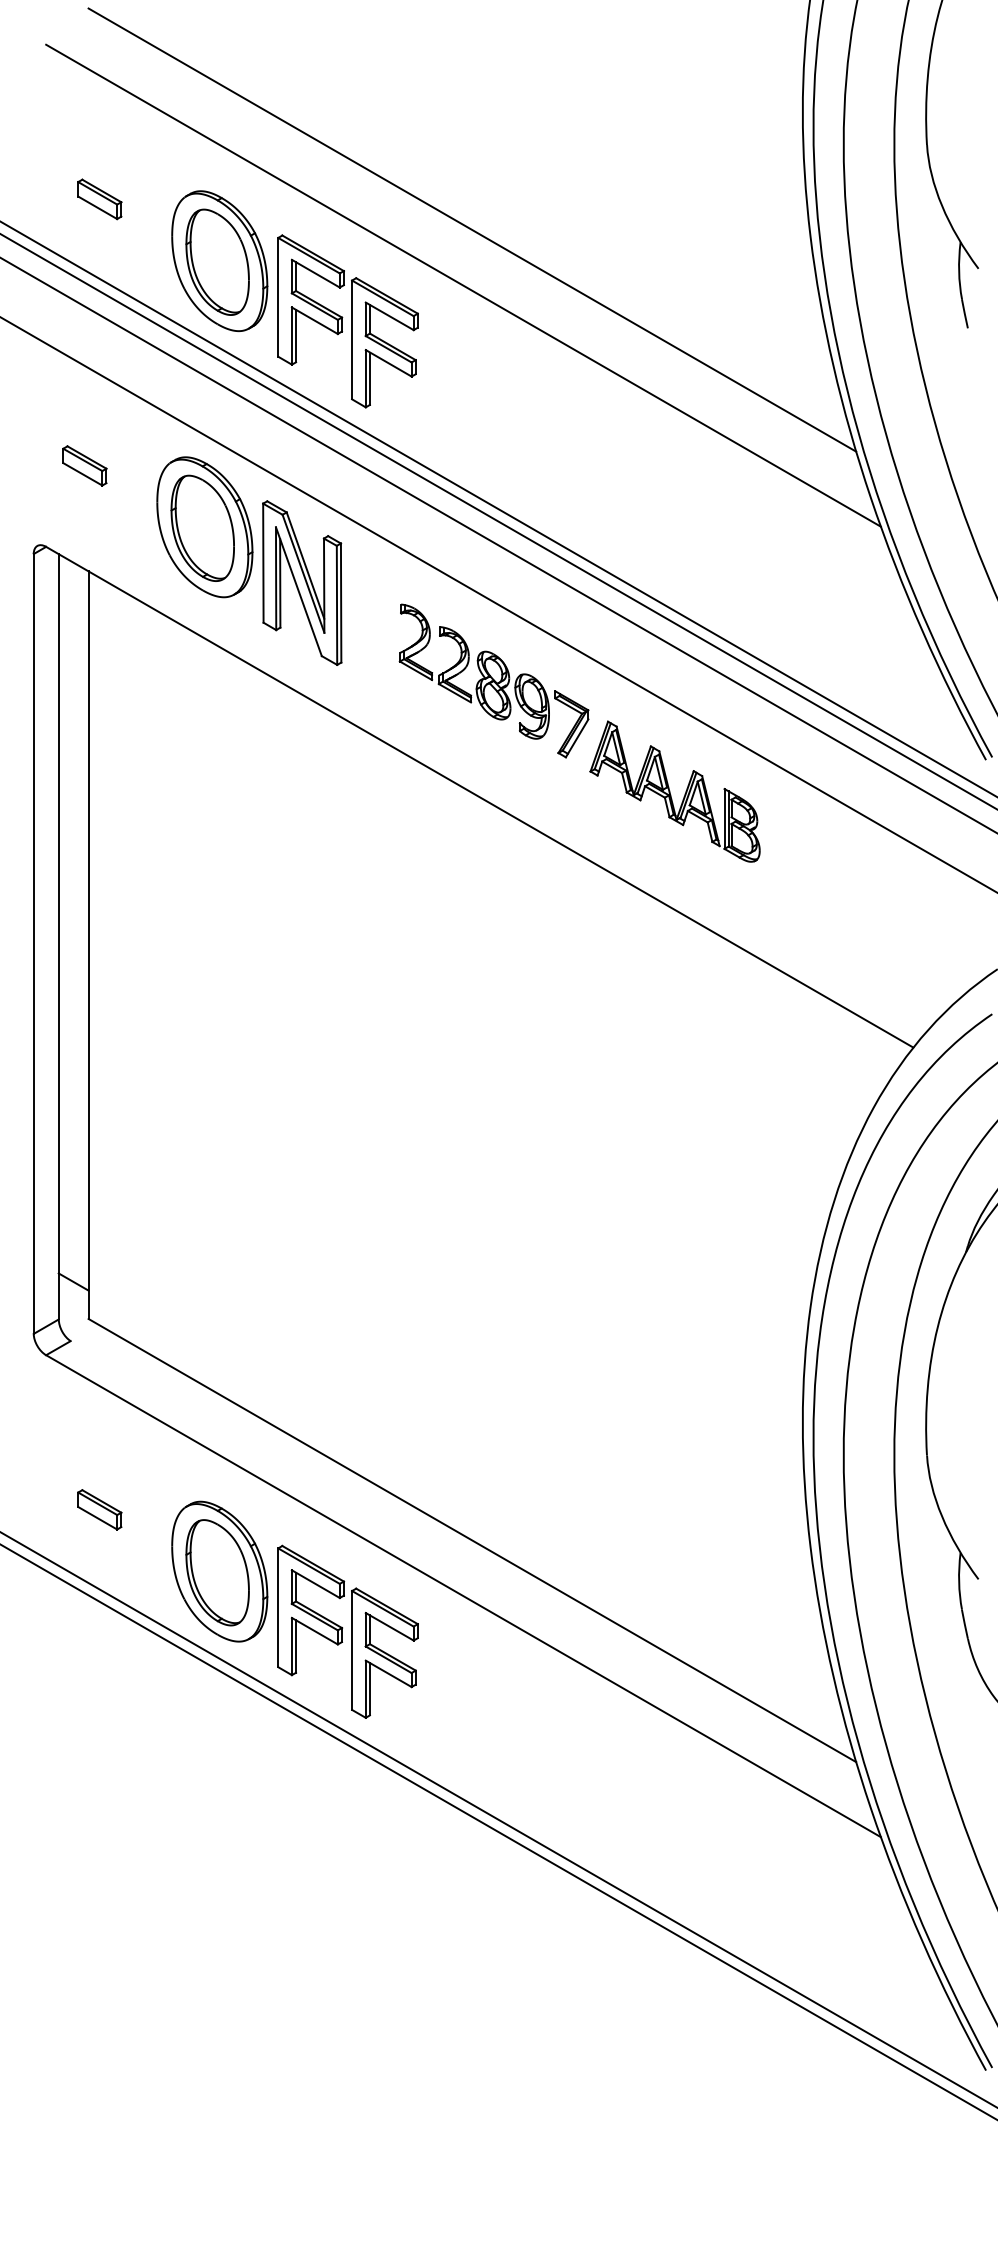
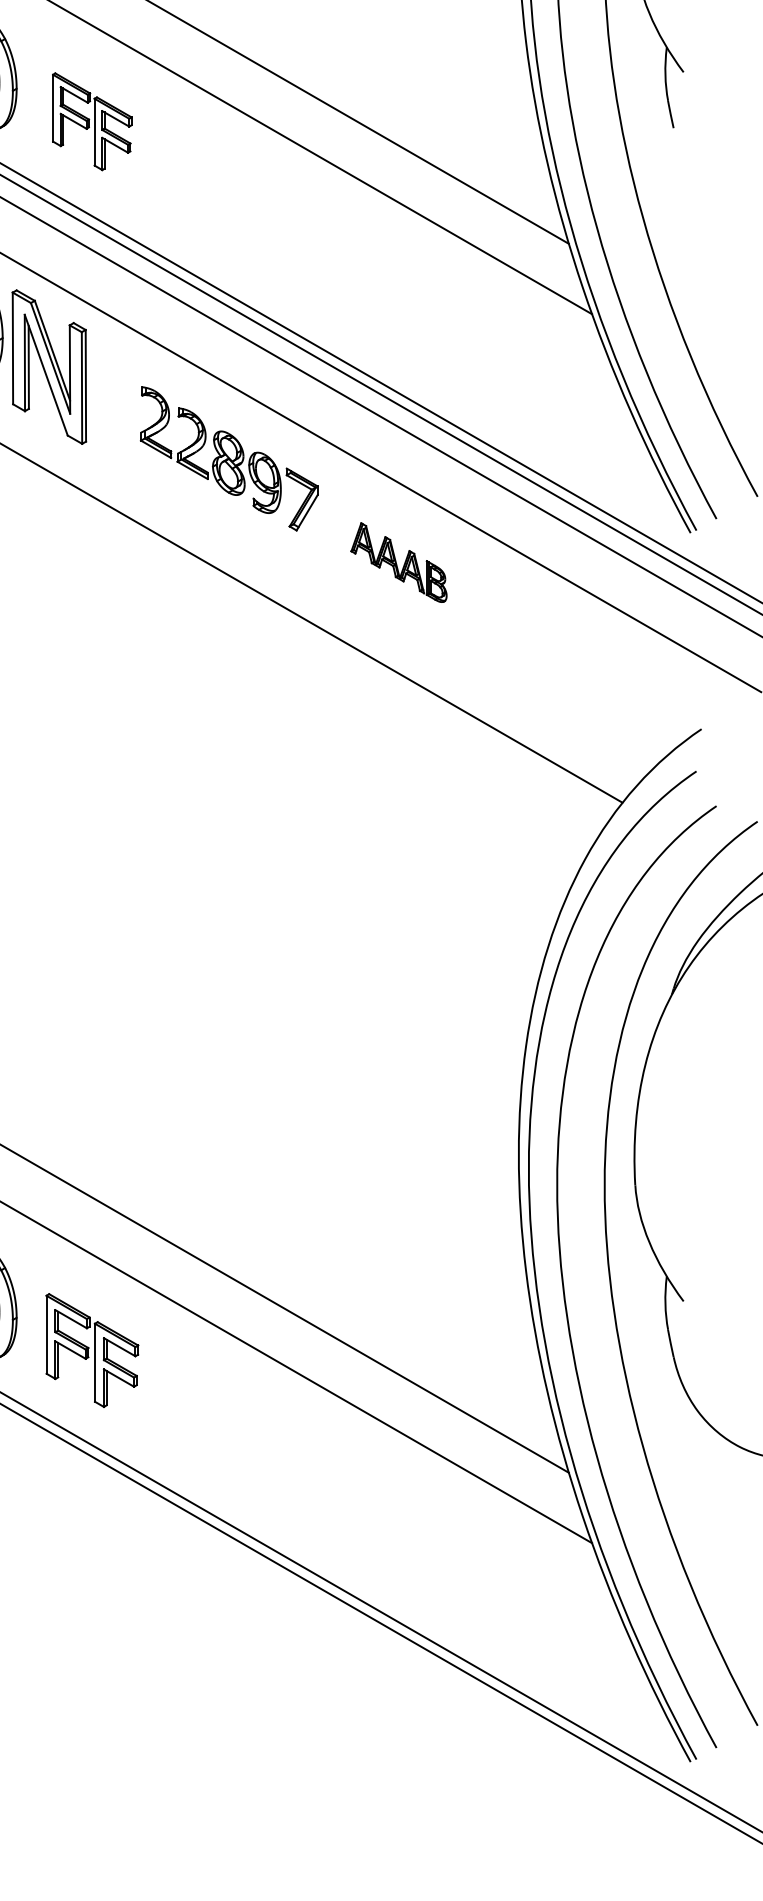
part: (347, 321) -> (91, 121), size x0.6
part: (674, 791) -> (398, 562), size x0.6
part: (347, 1631) -> (91, 1350), size x0.7

